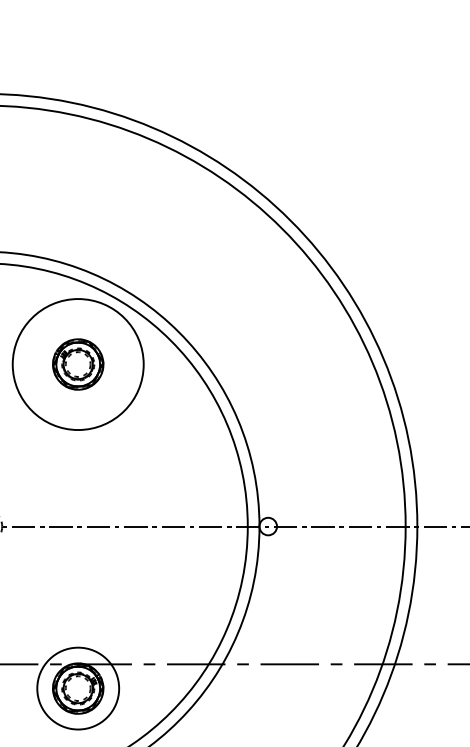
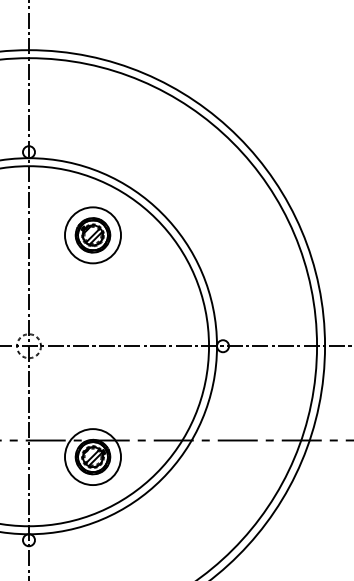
hatch: (77, 363) -> (92, 234), added
circle: (78, 364) -> (93, 235), size x0.62
hatch: (77, 687) -> (92, 456), added

